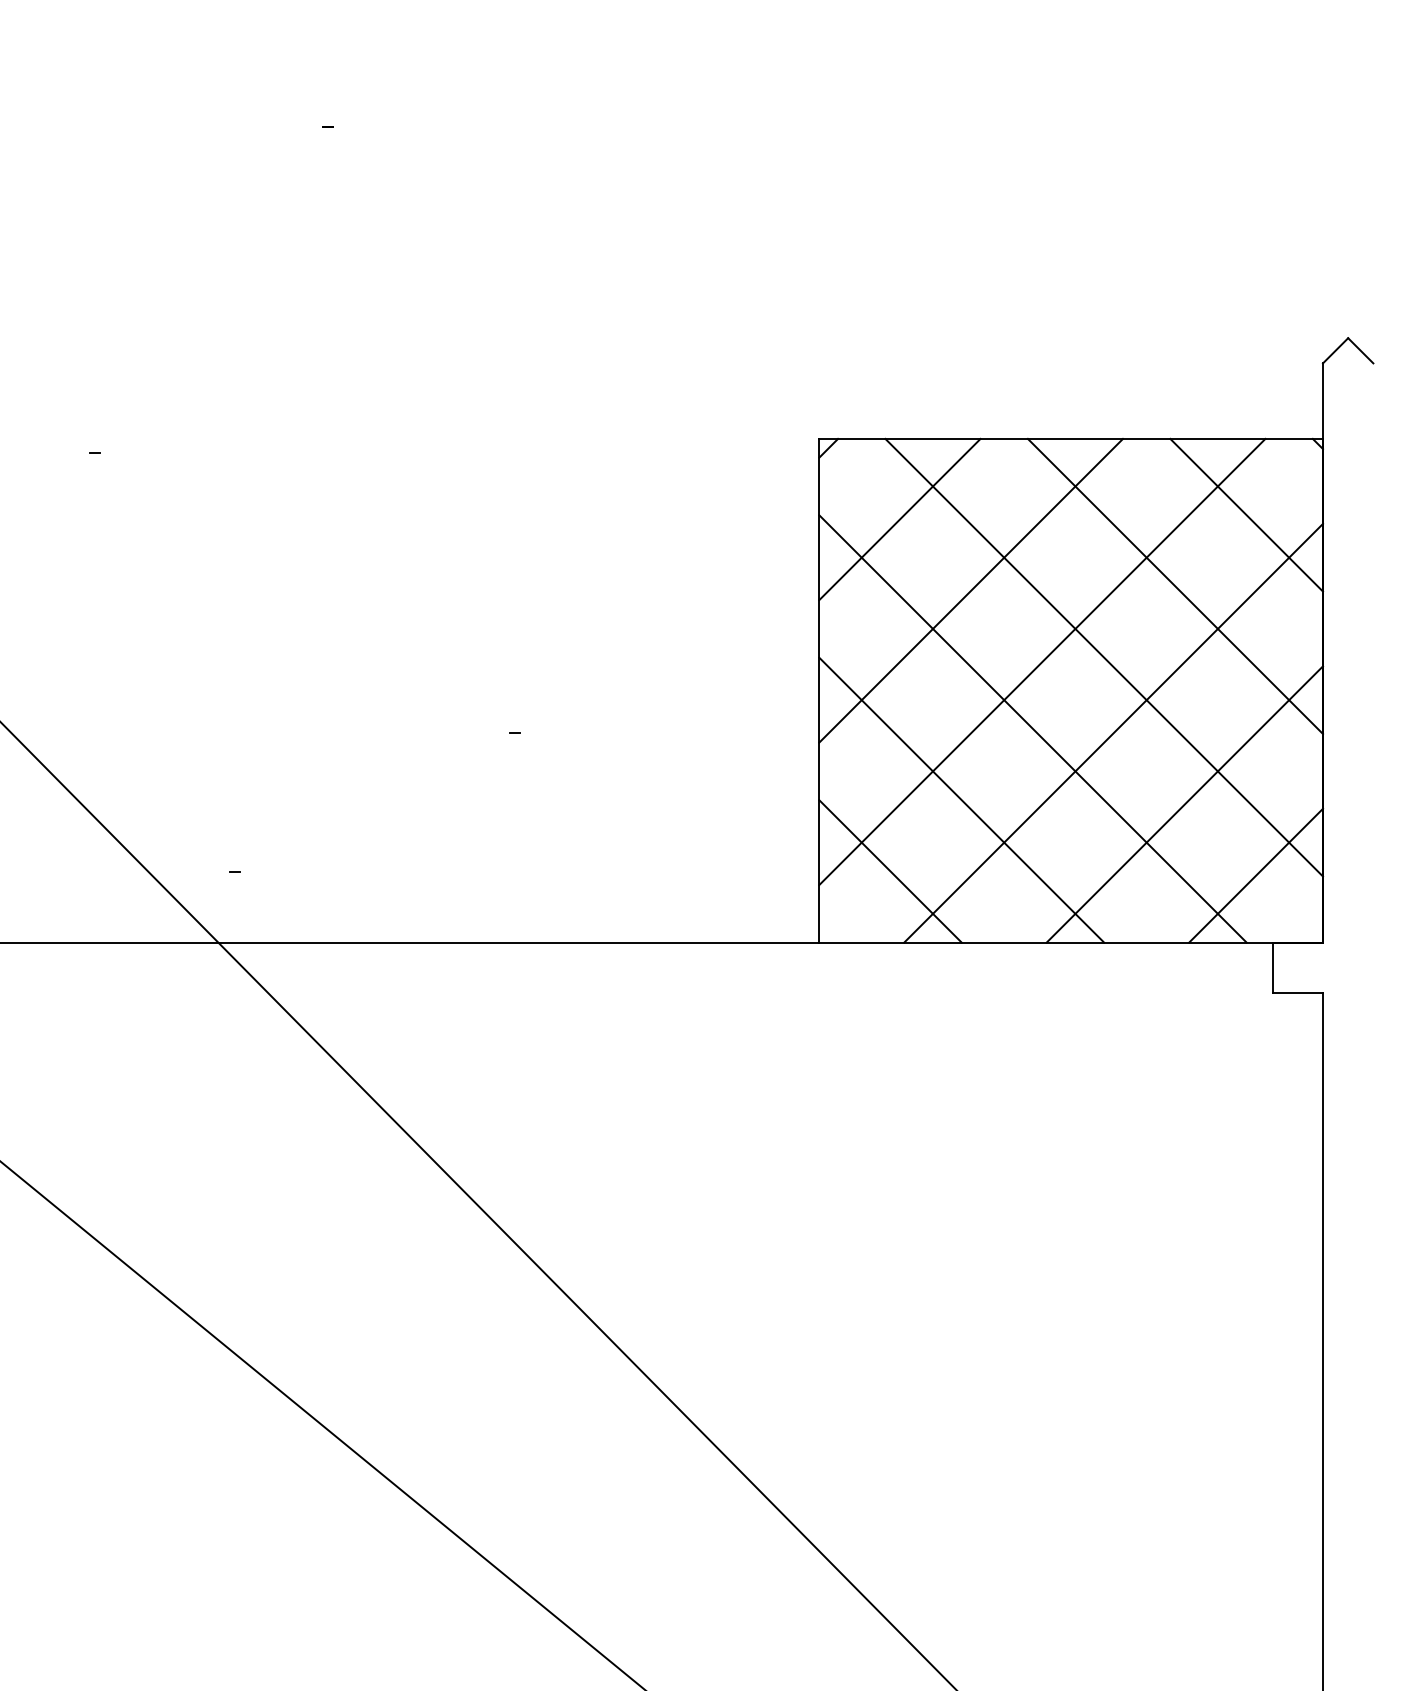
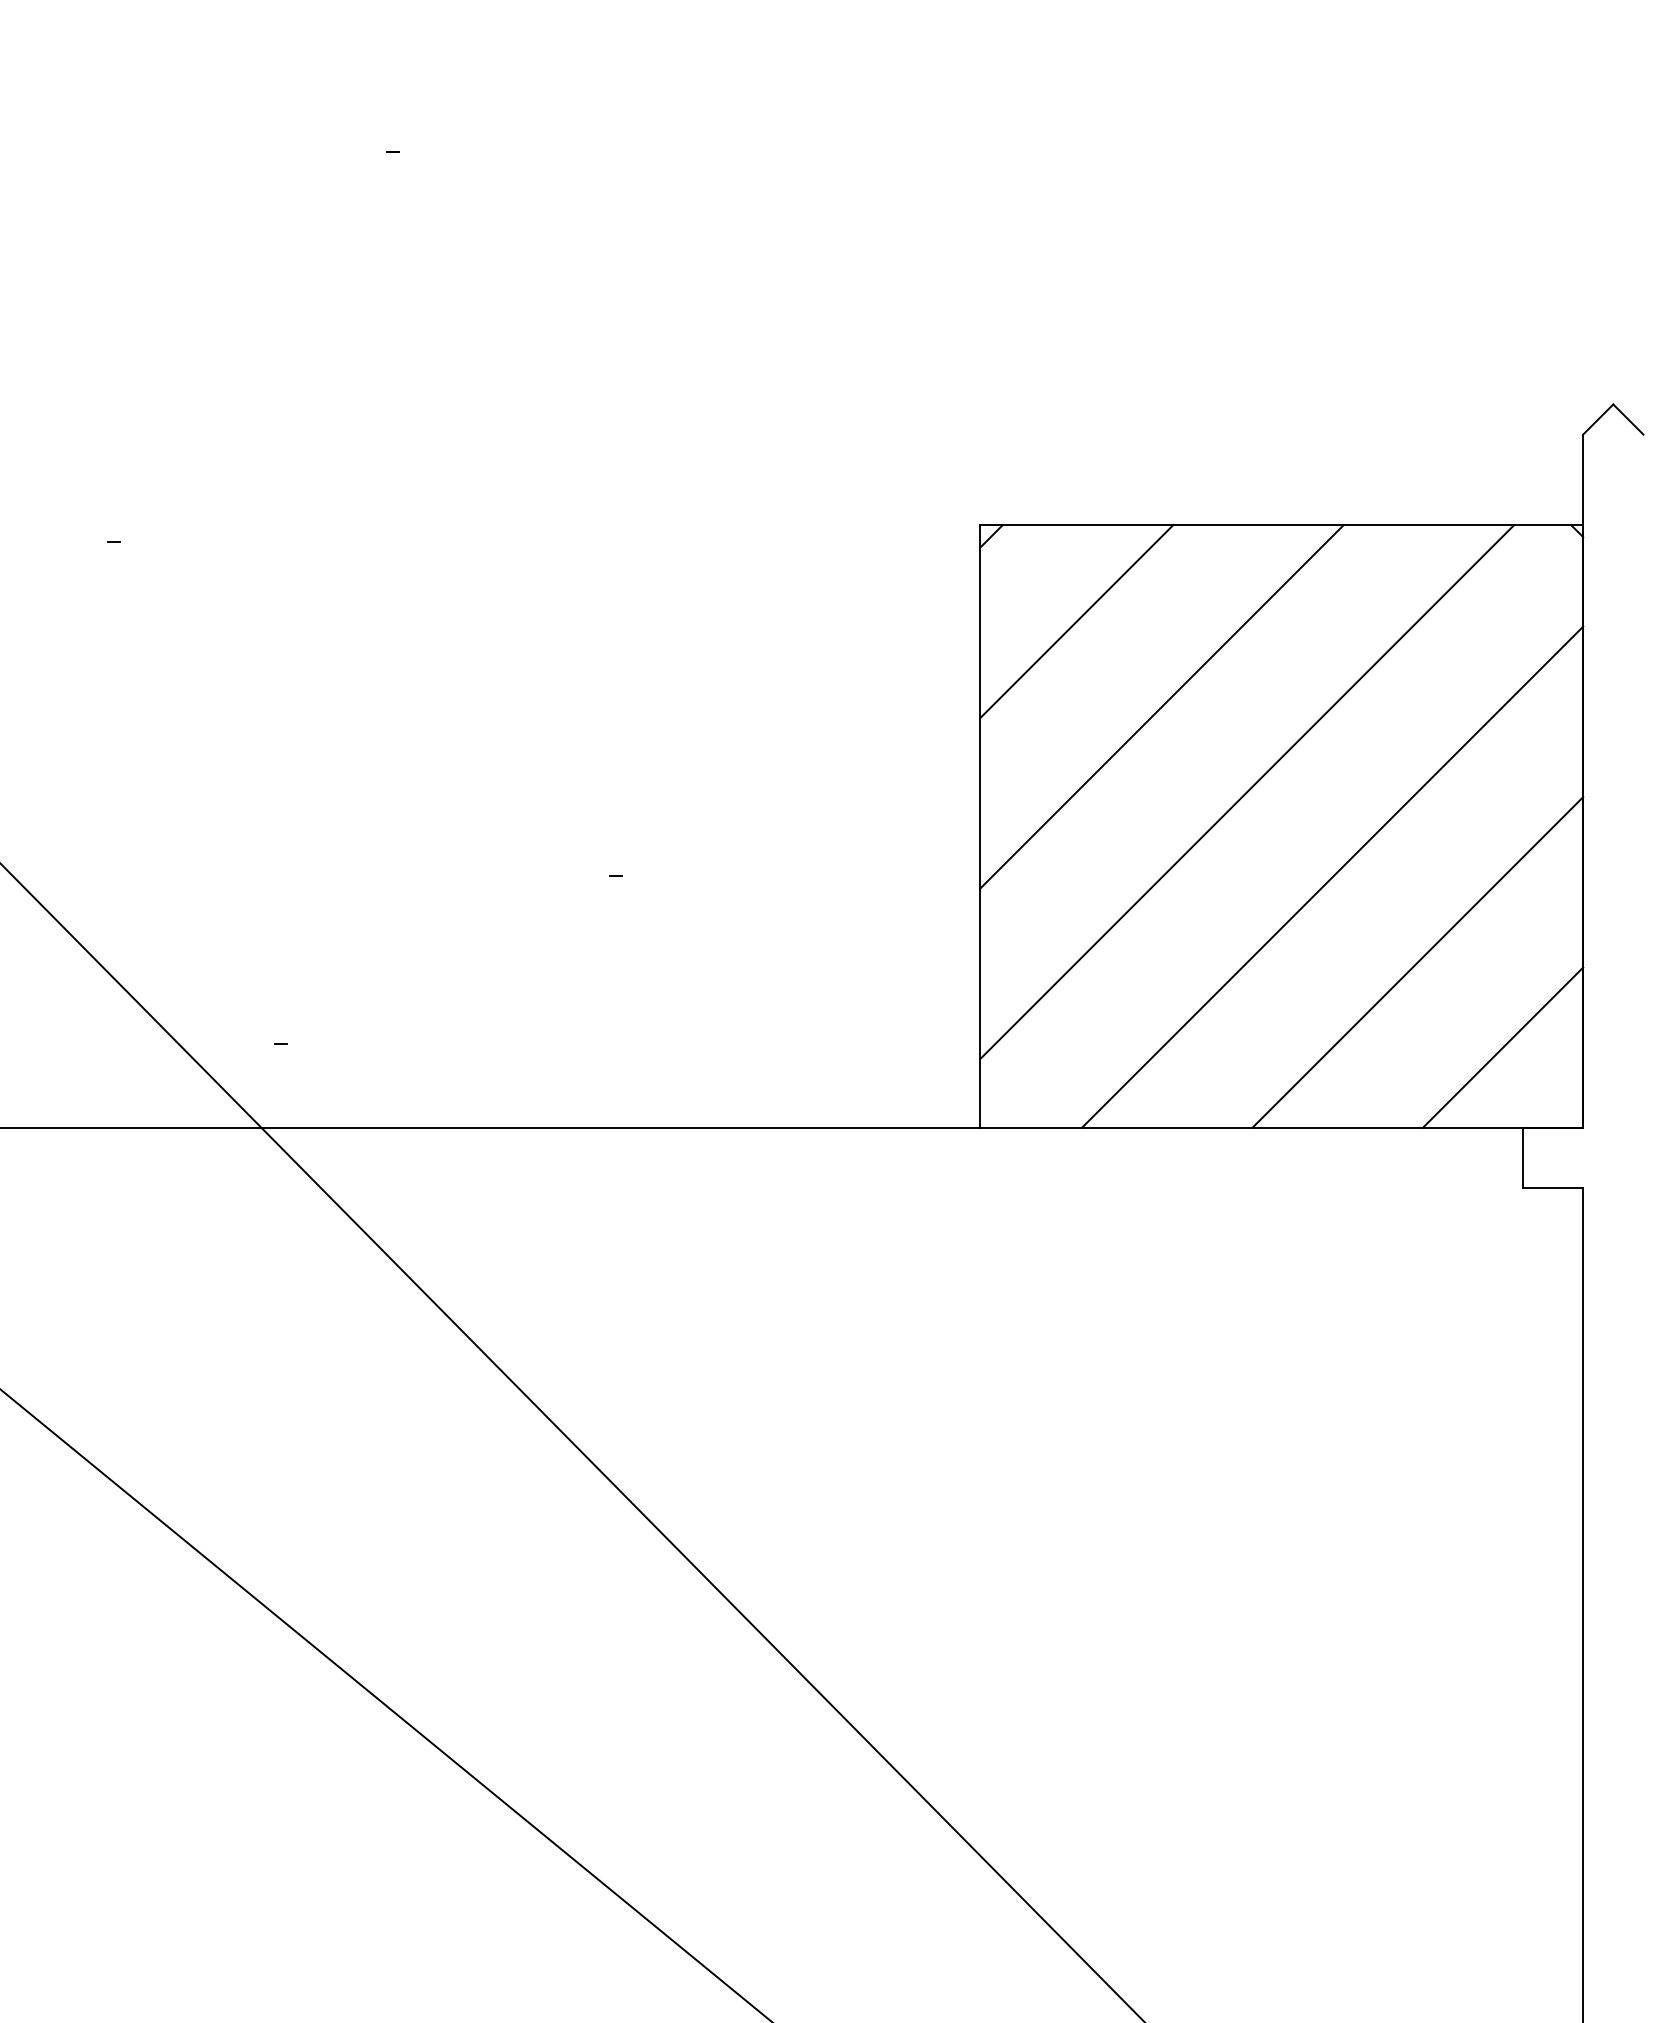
line: (1246, 514) -> (1491, 615), removed
line: (1174, 586) -> (1405, 701), removed
line: (1103, 657) -> (1320, 786), removed
line: (1032, 728) -> (1235, 871), removed
line: (961, 799) -> (1150, 956), removed
line: (890, 871) -> (1065, 1042), removed

